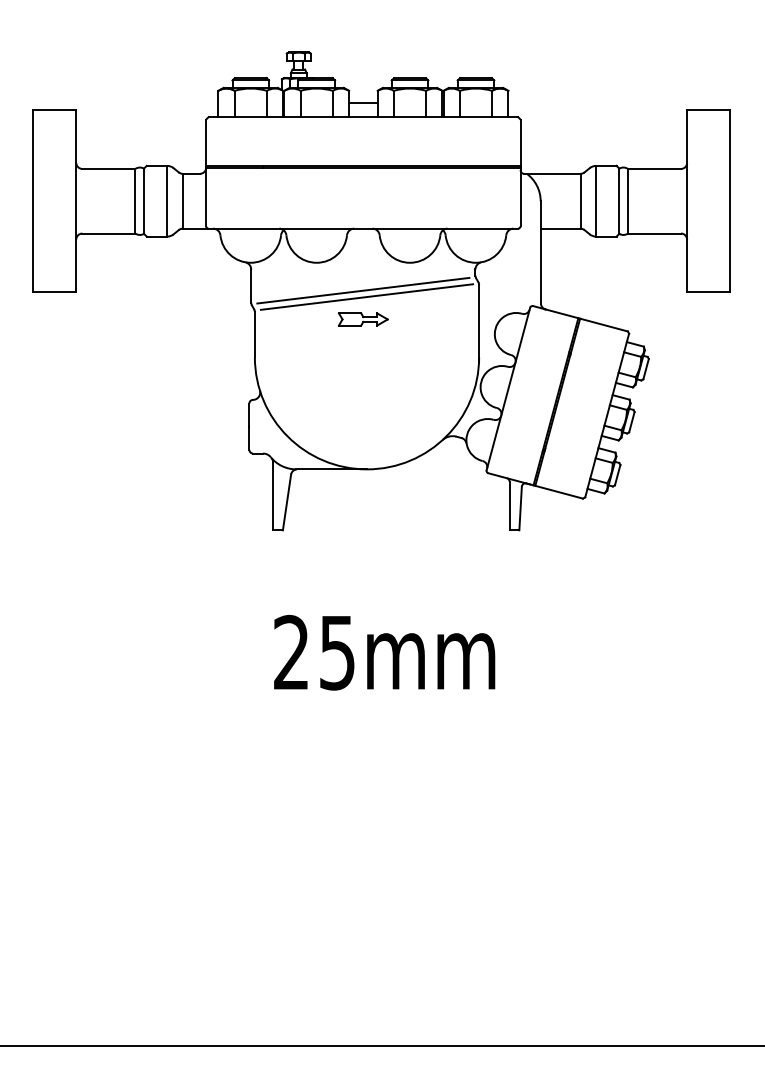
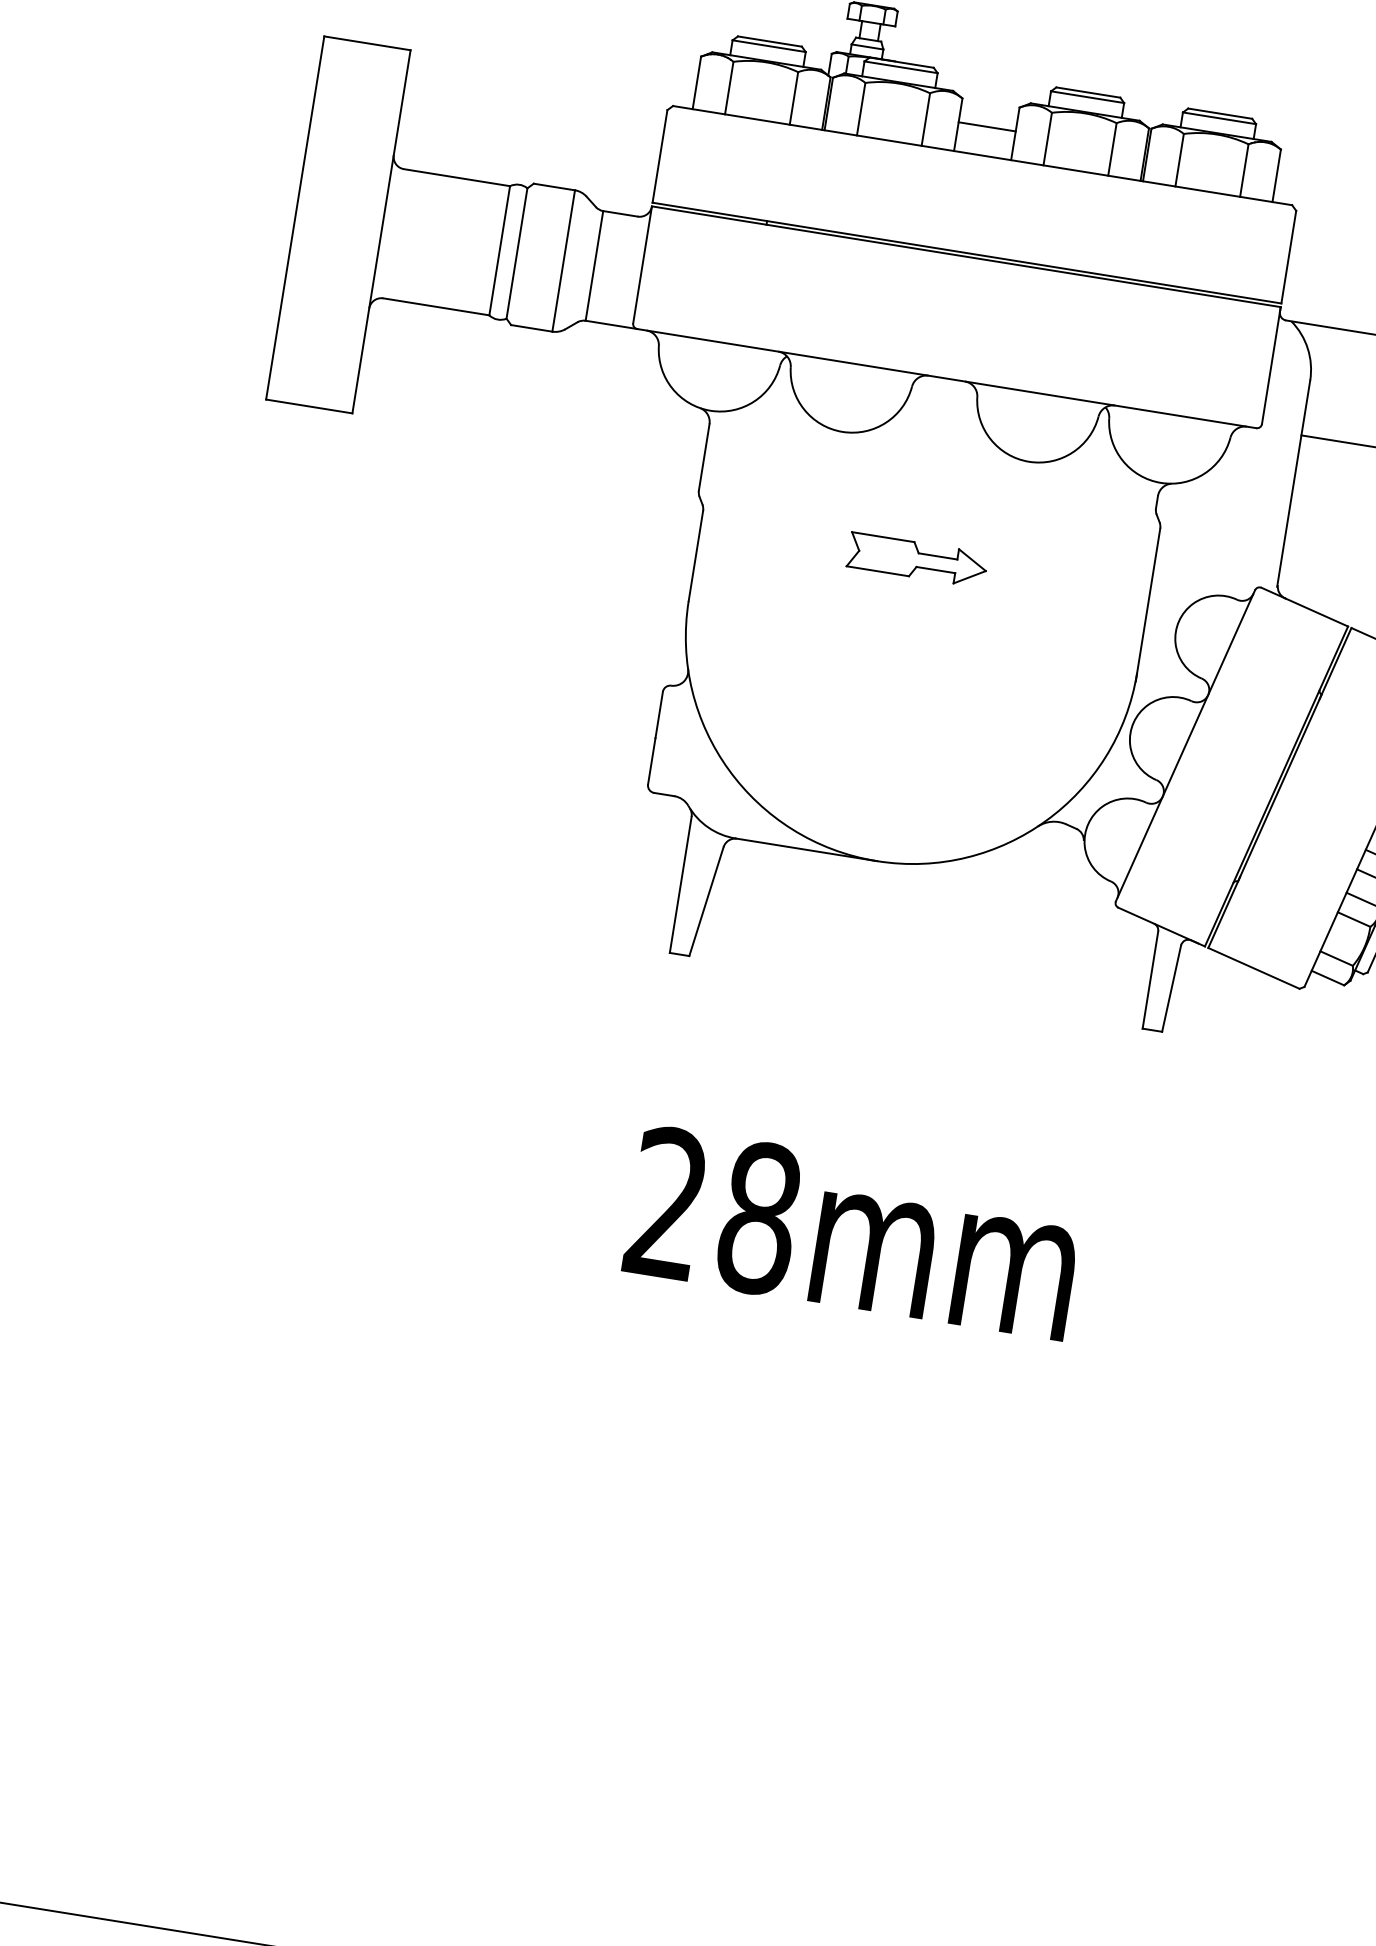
line: (363, 290) -> (927, 502), removed
line: (366, 296) -> (931, 515), removed
part: (363, 319) -> (918, 560), size x1.4
text: (337, 652) -> (759, 1217), 25mm -> 28mm

